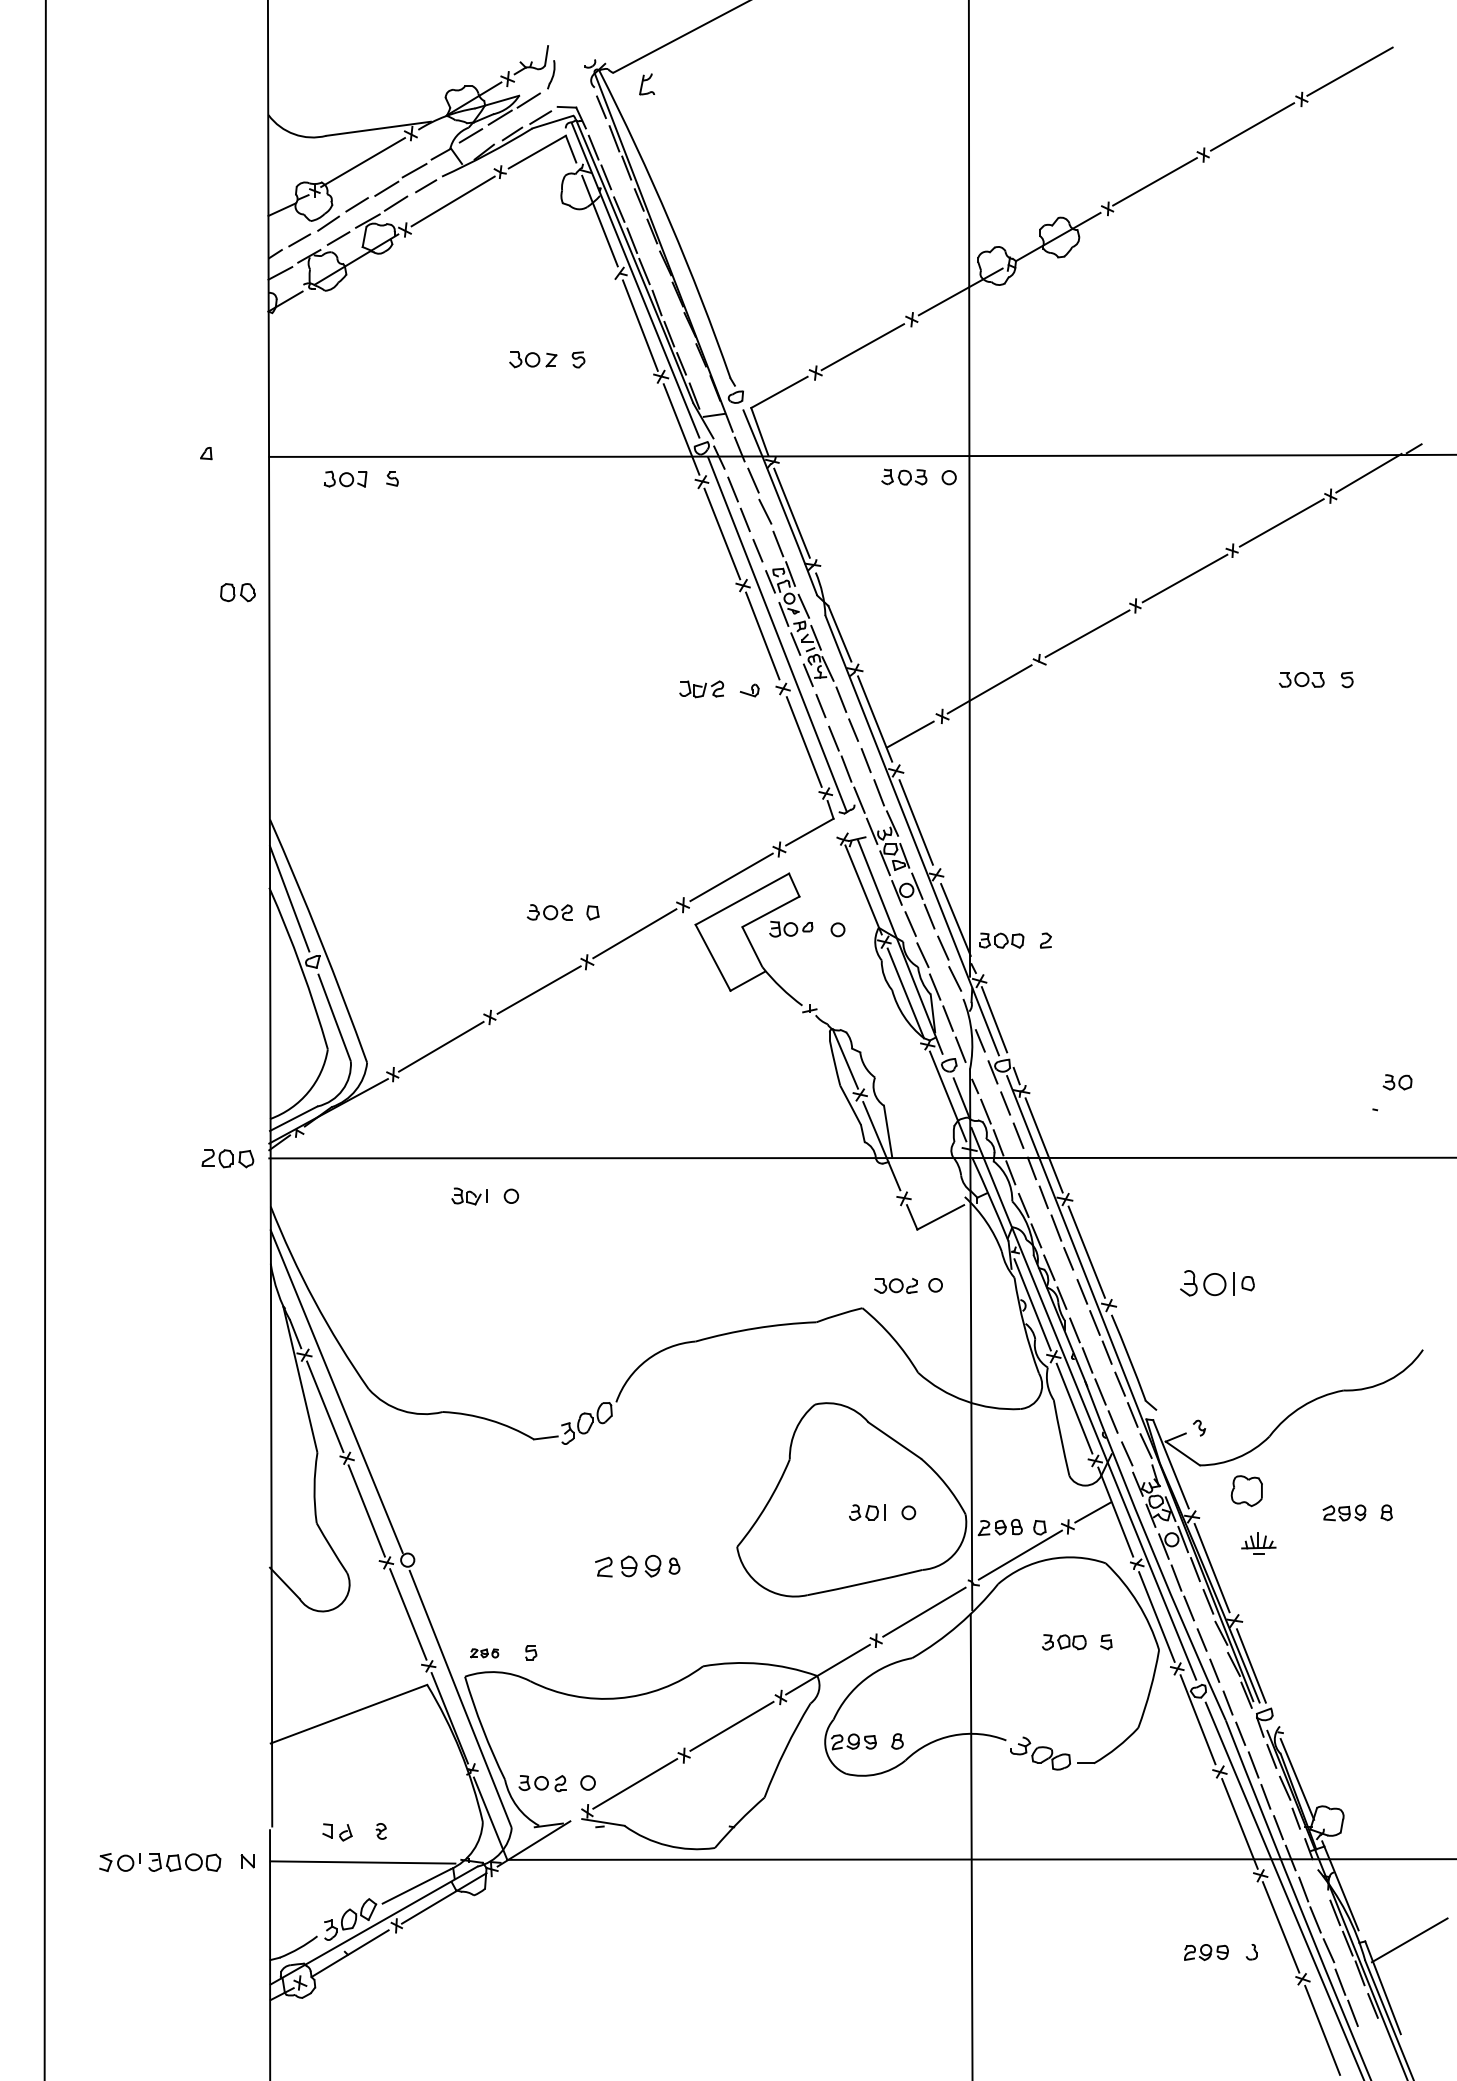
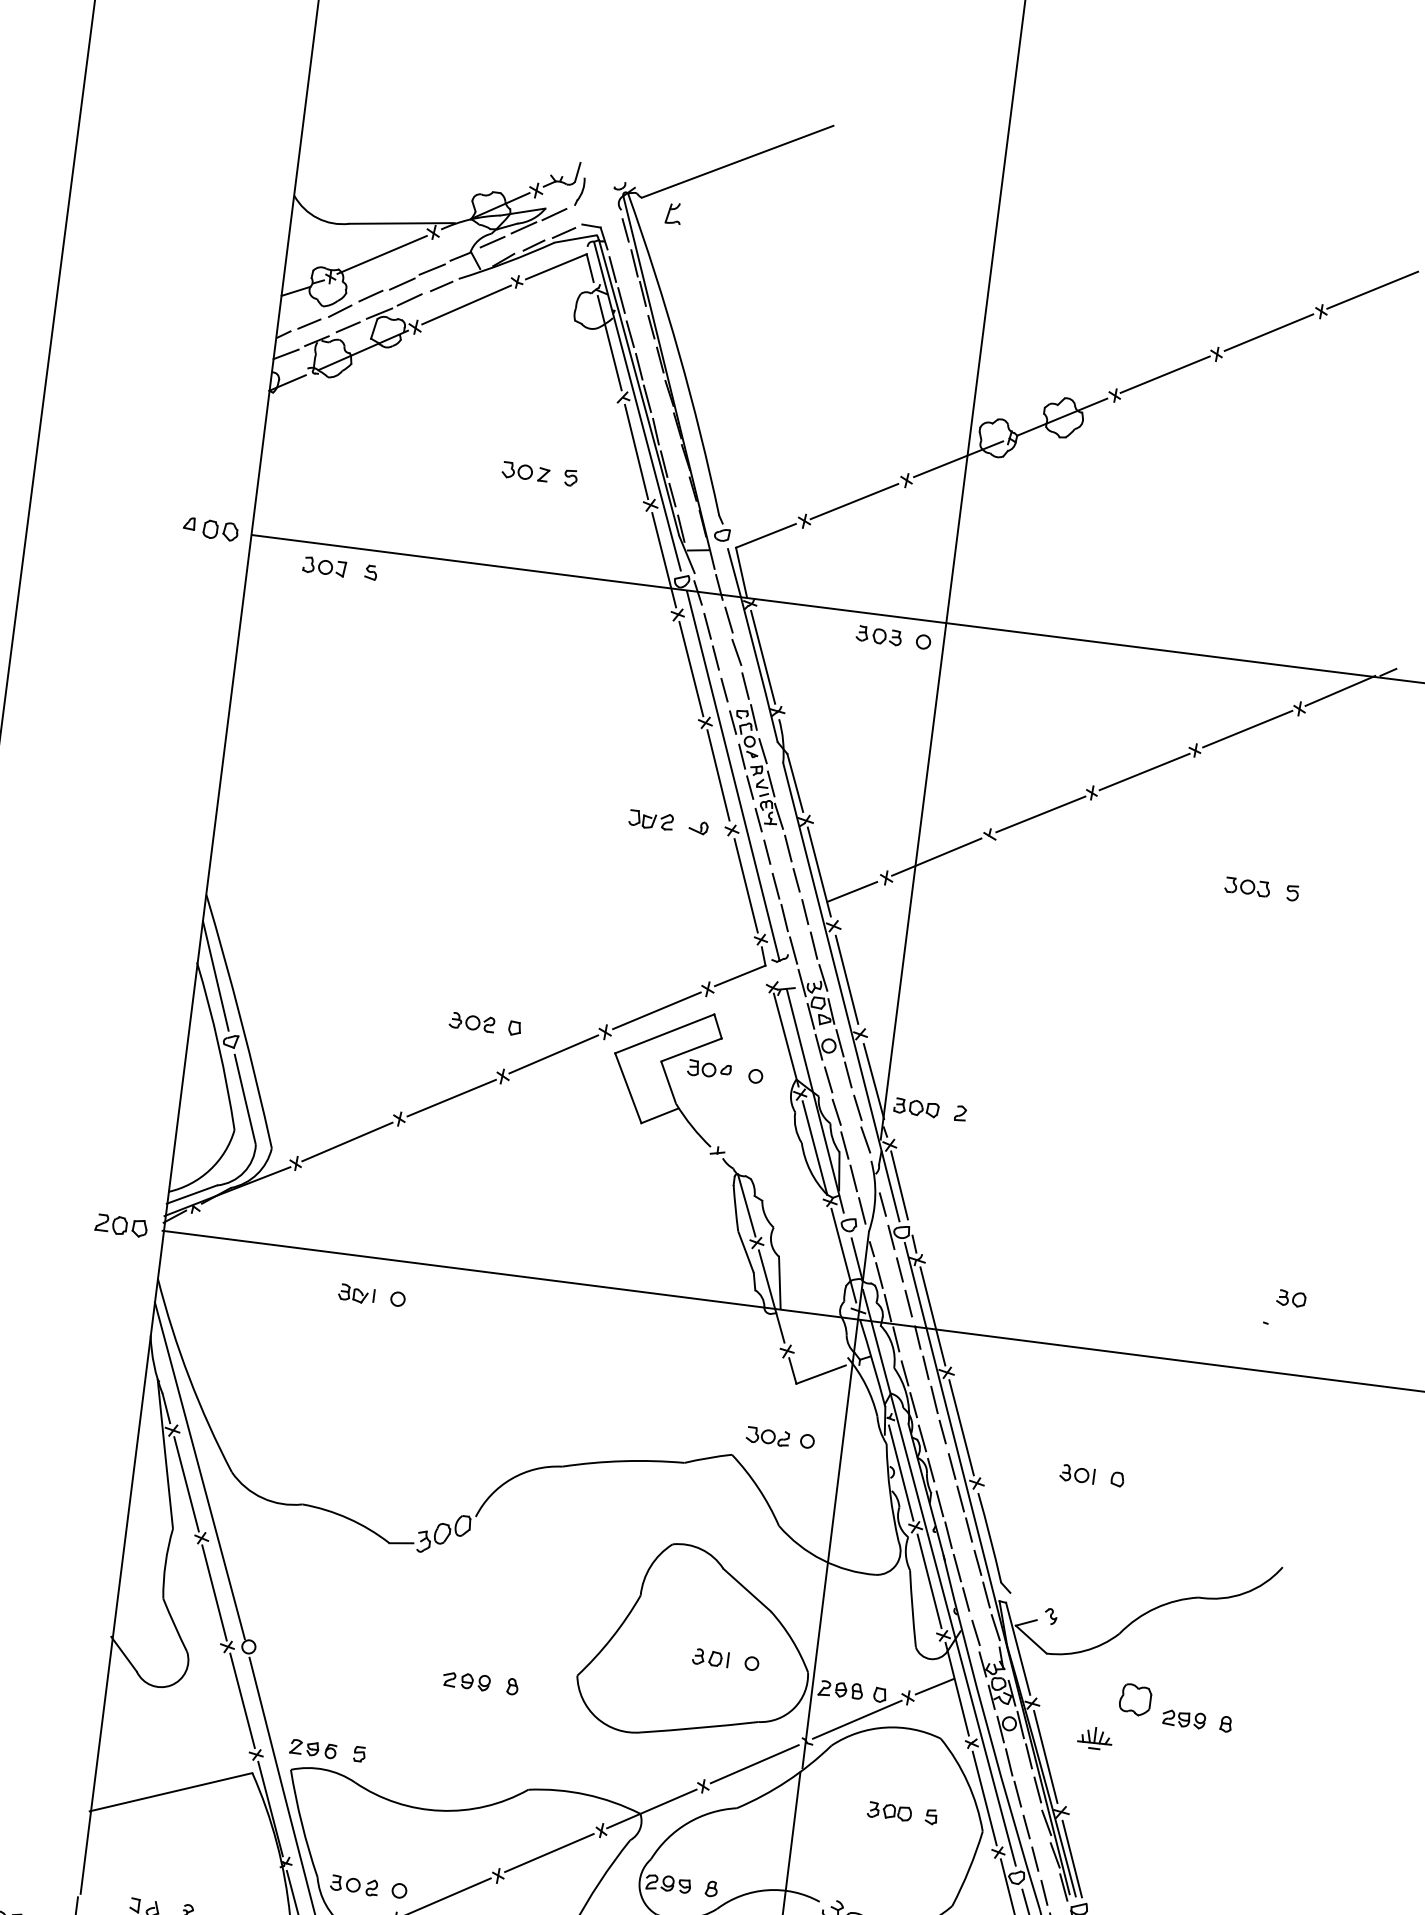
part: (237, 592) -> (220, 530), moved
part: (1207, 1283) -> (1077, 1474), size x0.62
part: (1246, 1491) -> (1135, 1700), moved
part: (627, 1566) -> (466, 1681), size x0.71
part: (484, 1653) -> (313, 1749), size x1.67

